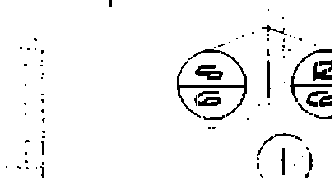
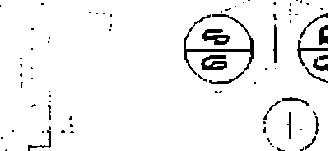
part: (29, 49) -> (98, 13), moved
part: (42, 108) -> (21, 72), moved
part: (22, 160) -> (67, 124), moved

